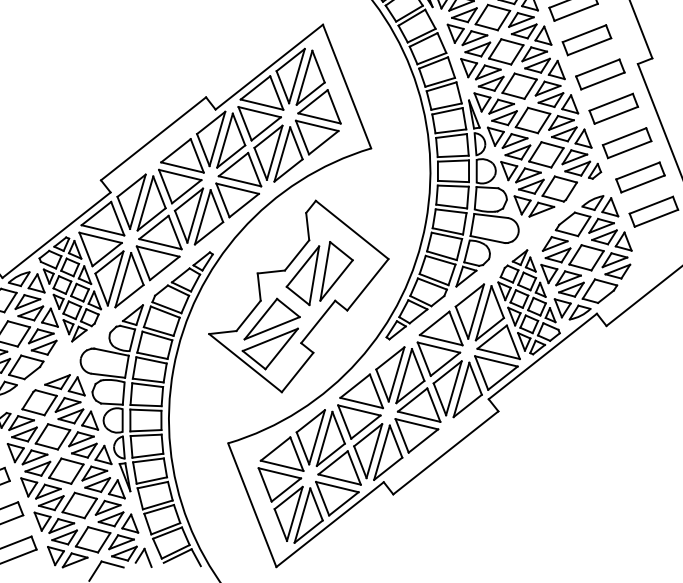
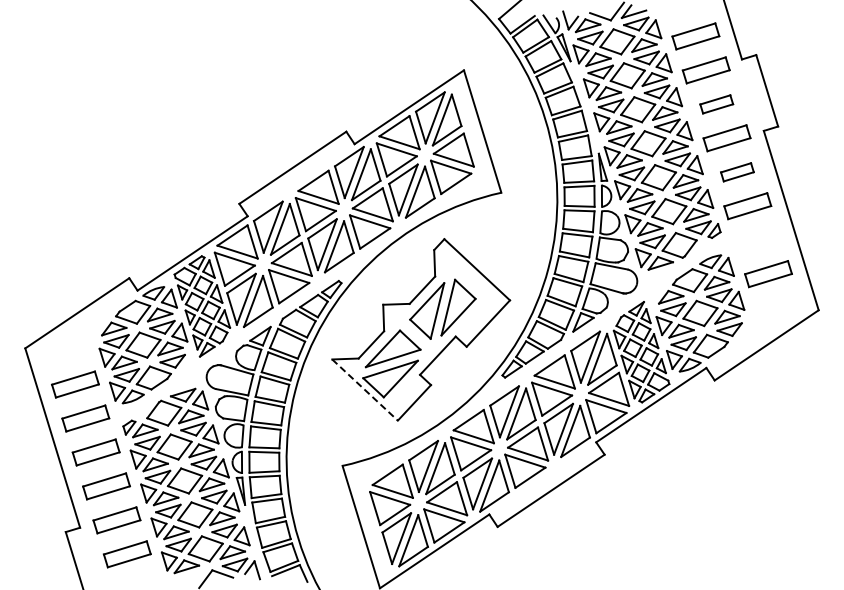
part: (586, 40) -> (716, 104), size x0.7
part: (613, 109) -> (737, 172), size x0.7
part: (639, 177) -> (757, 240), removed
line: (246, 363) -> (365, 390), solid -> dashed

